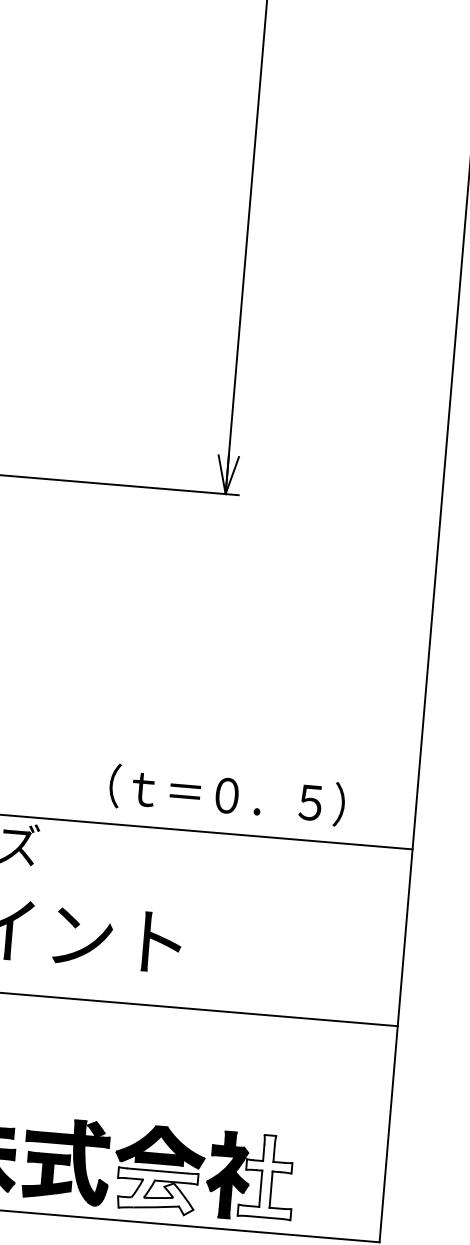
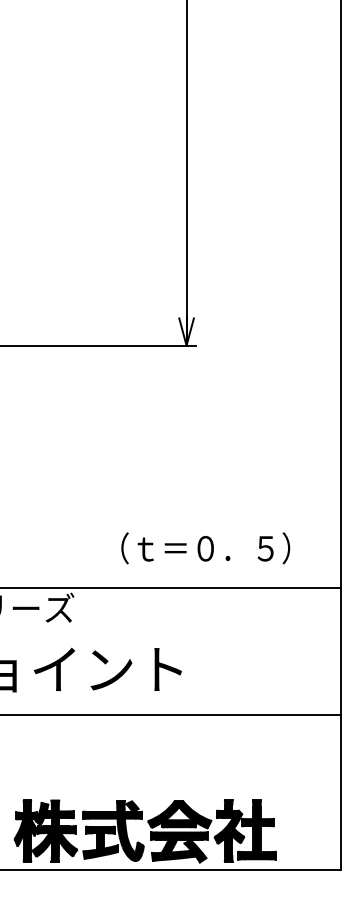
text: (226, 795) -> (205, 548), moved
fill: (267, 1175) -> (257, 829), added
fill: (155, 1191) -> (178, 847), added

